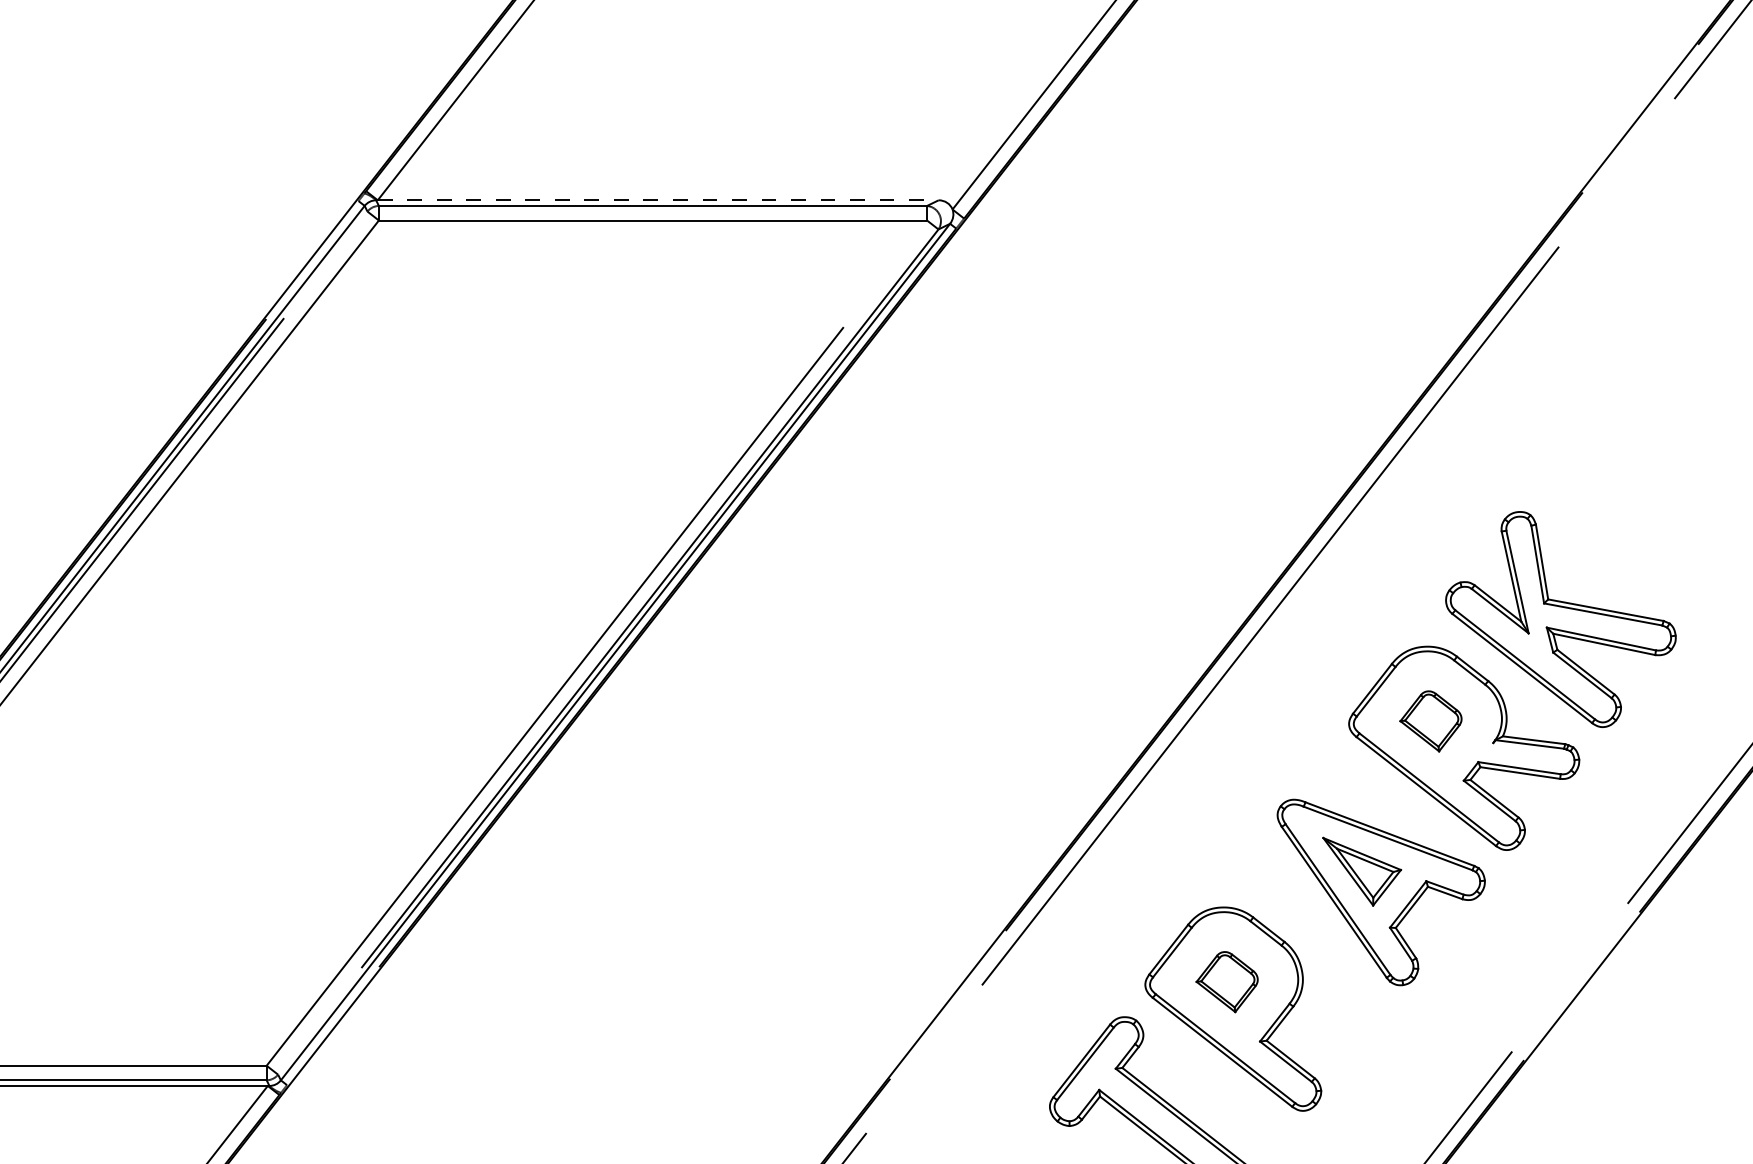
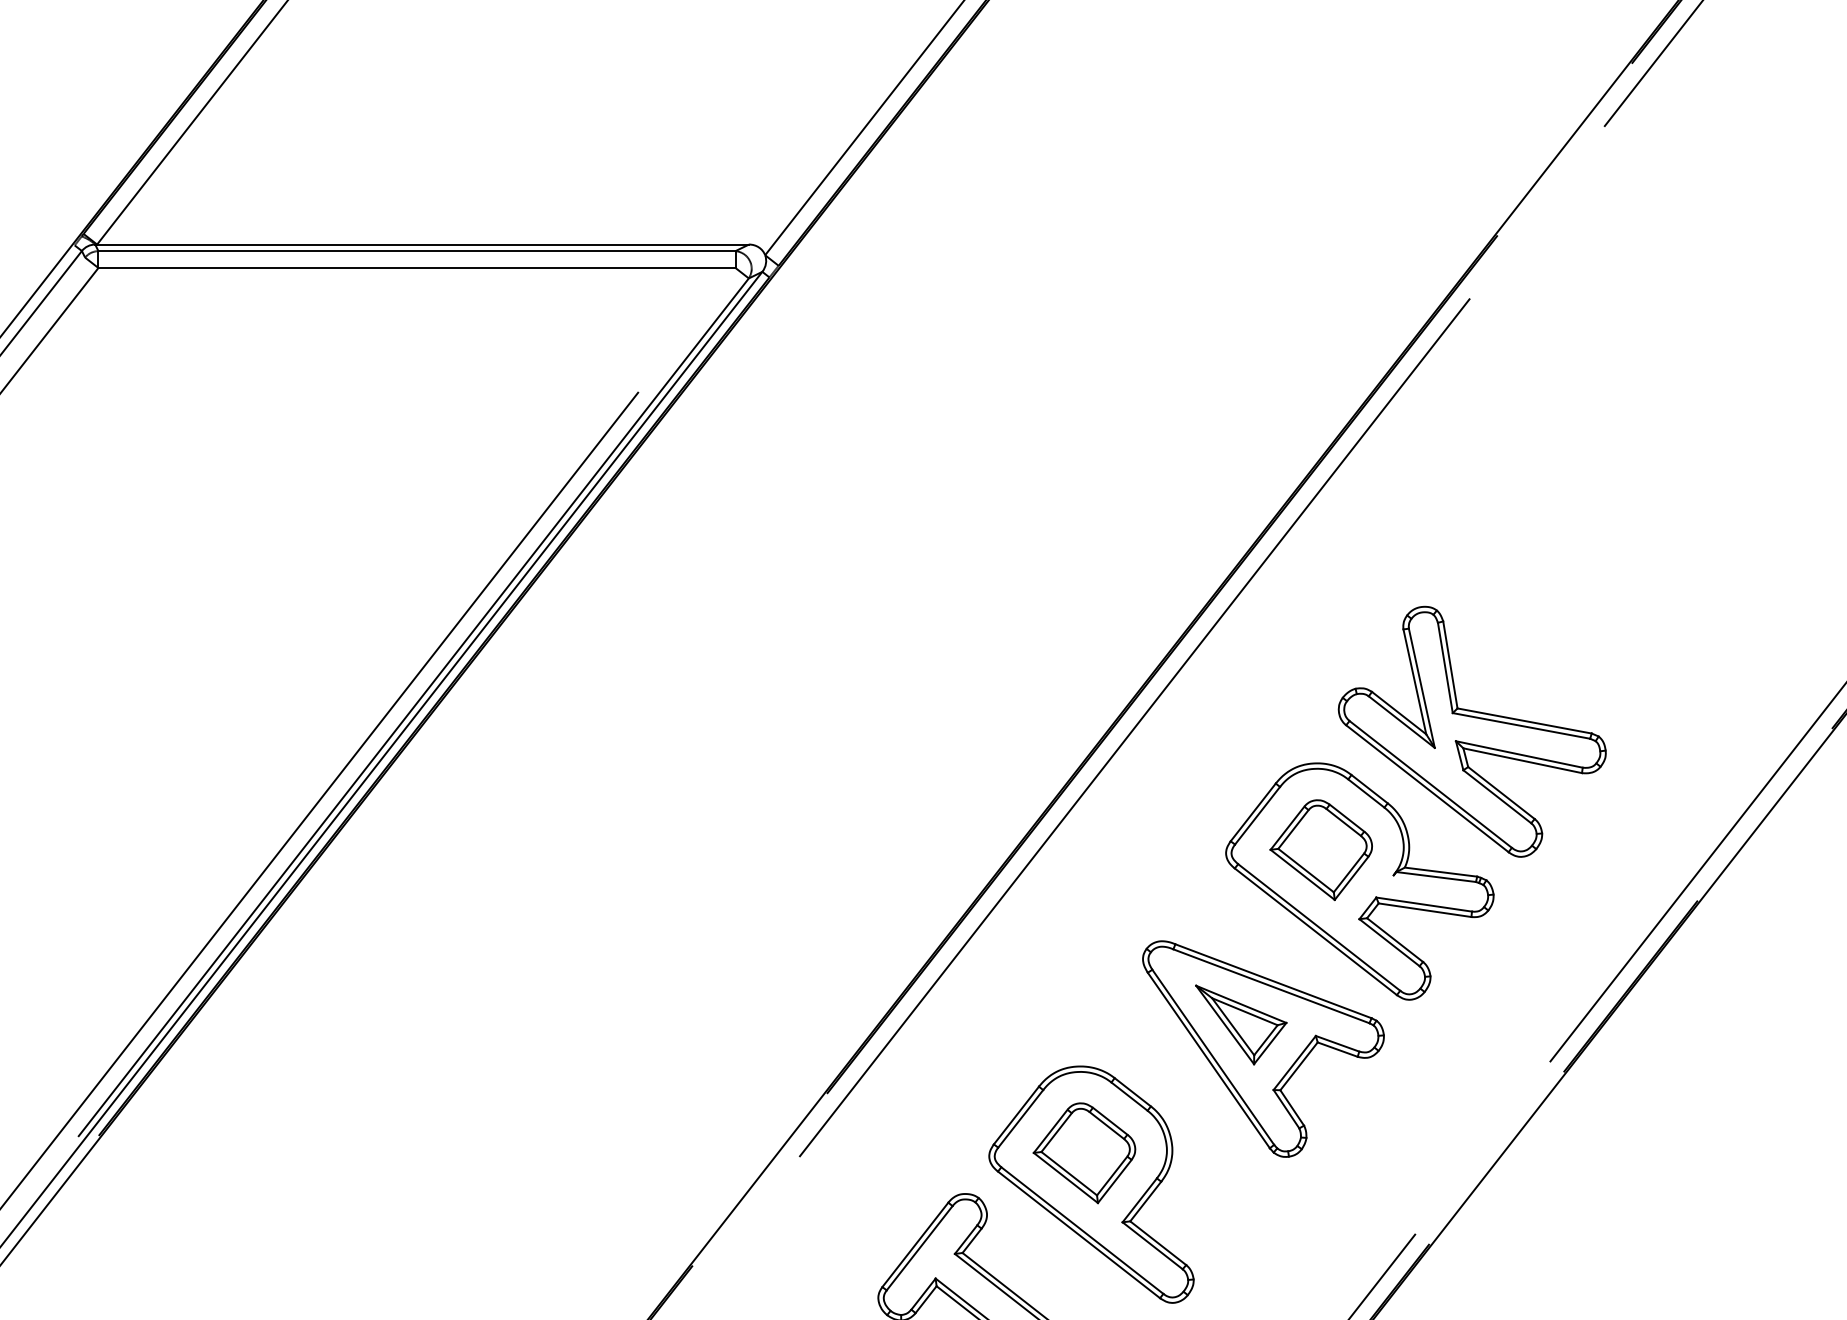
line: (658, 200) -> (423, 244), dashed -> solid
part: (1430, 721) -> (1320, 850), size x1.43
part: (1226, 981) -> (1083, 1152), size x1.43

